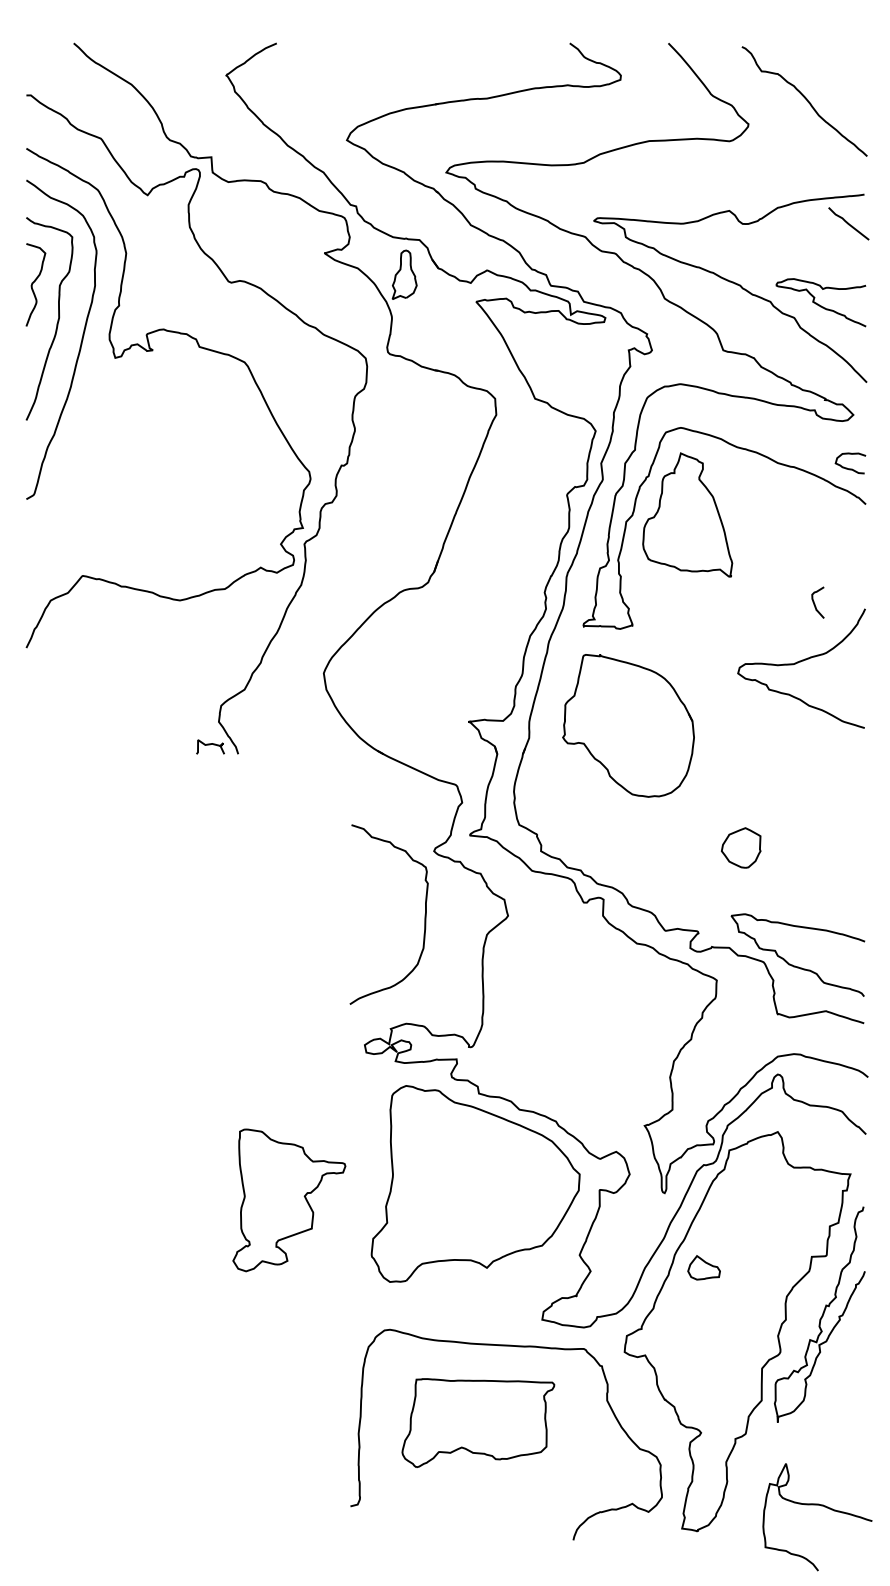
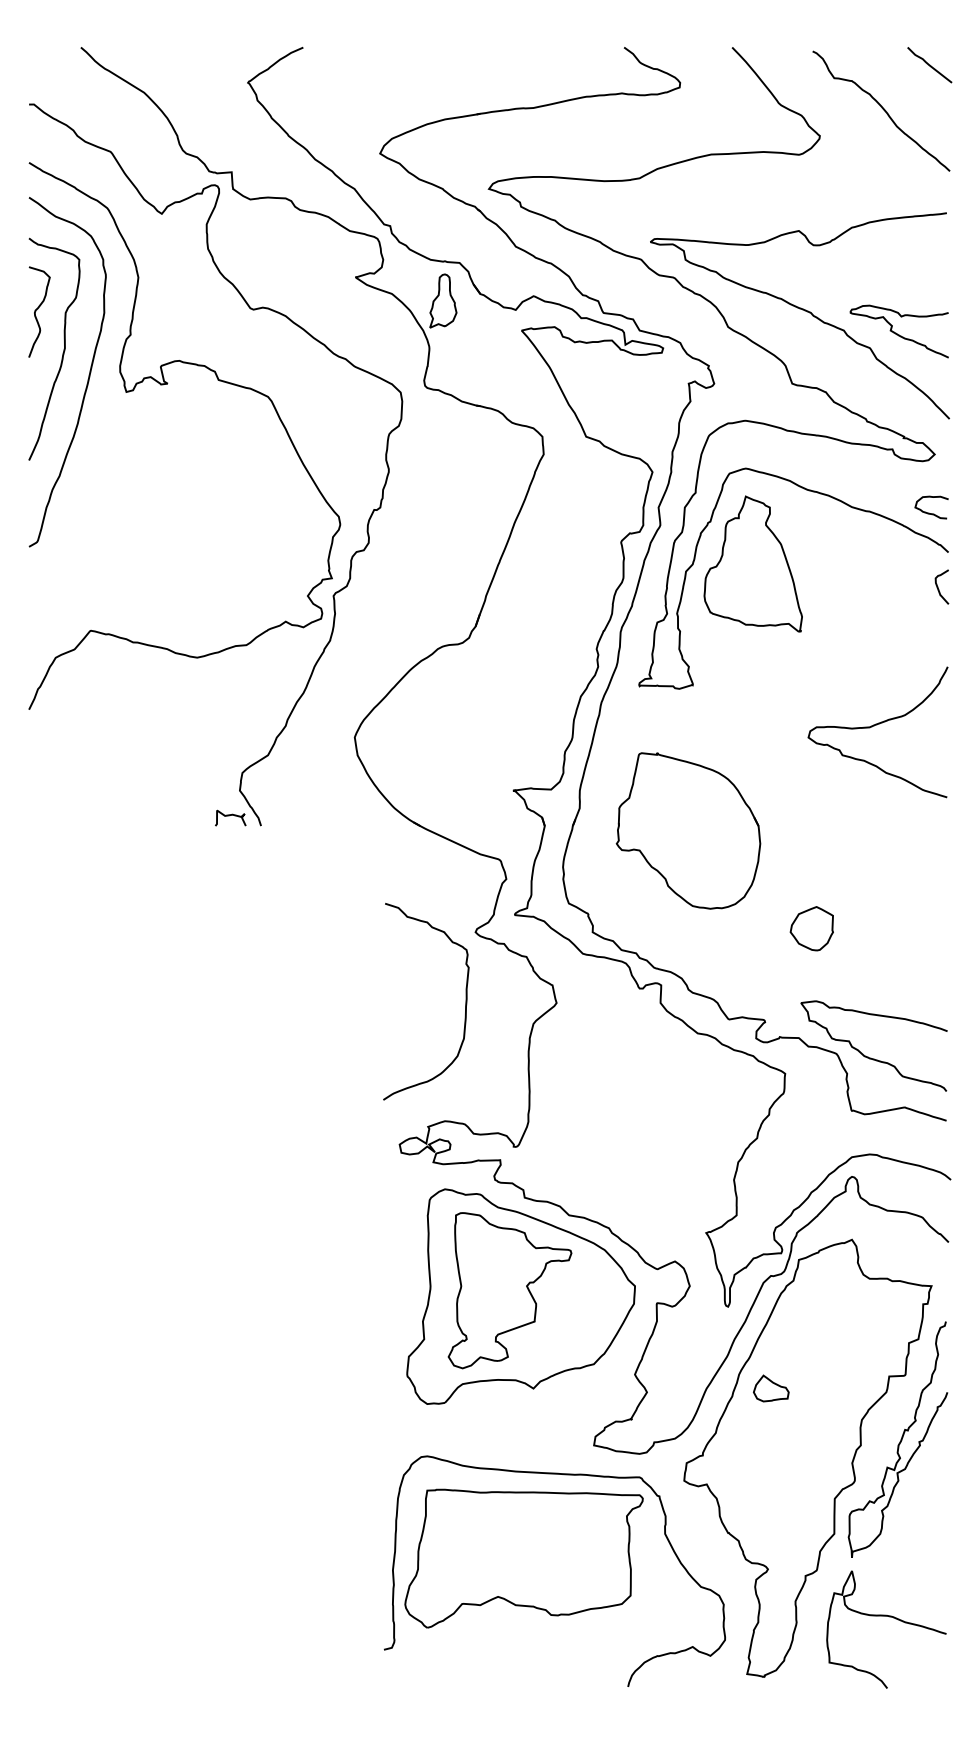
curve: (848, 224) -> (929, 65), moved
curve: (814, 602) -> (938, 586), moved
part: (628, 725) -> (688, 830), moved
part: (288, 1200) -> (509, 1290), moved
part: (477, 1423) -> (523, 1558), size x1.43
curve: (820, 1506) -> (889, 1617), moved

